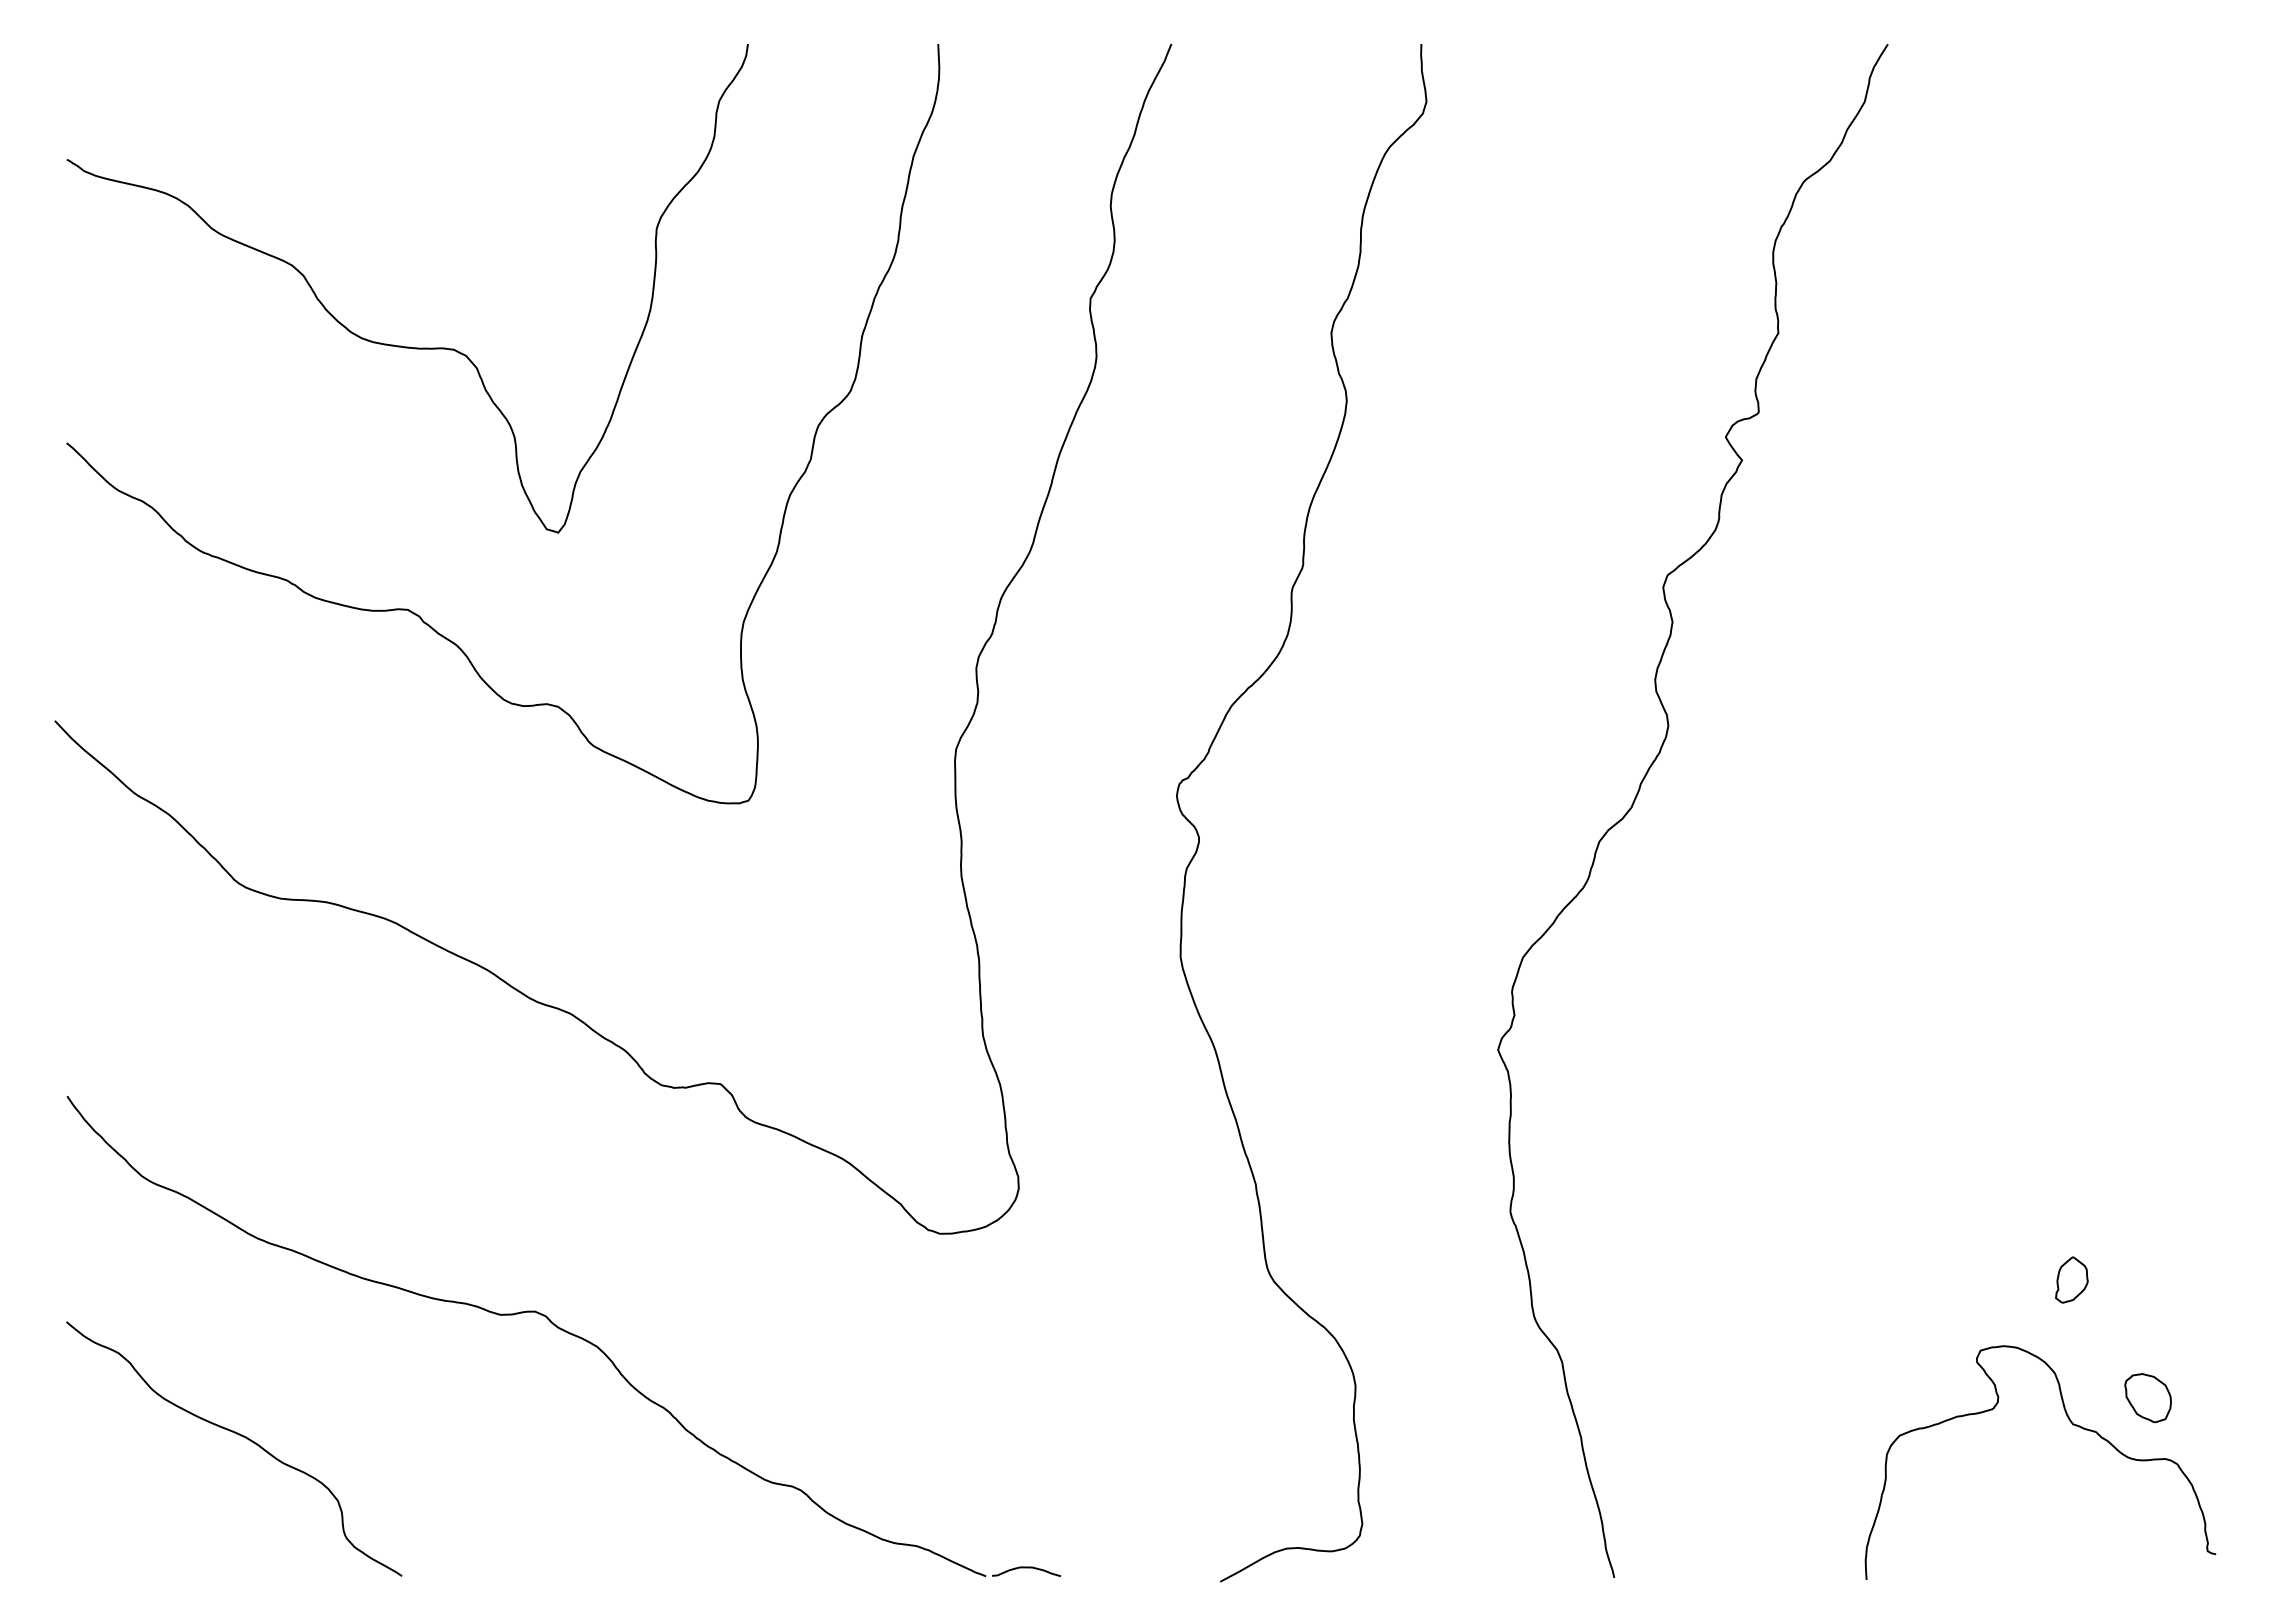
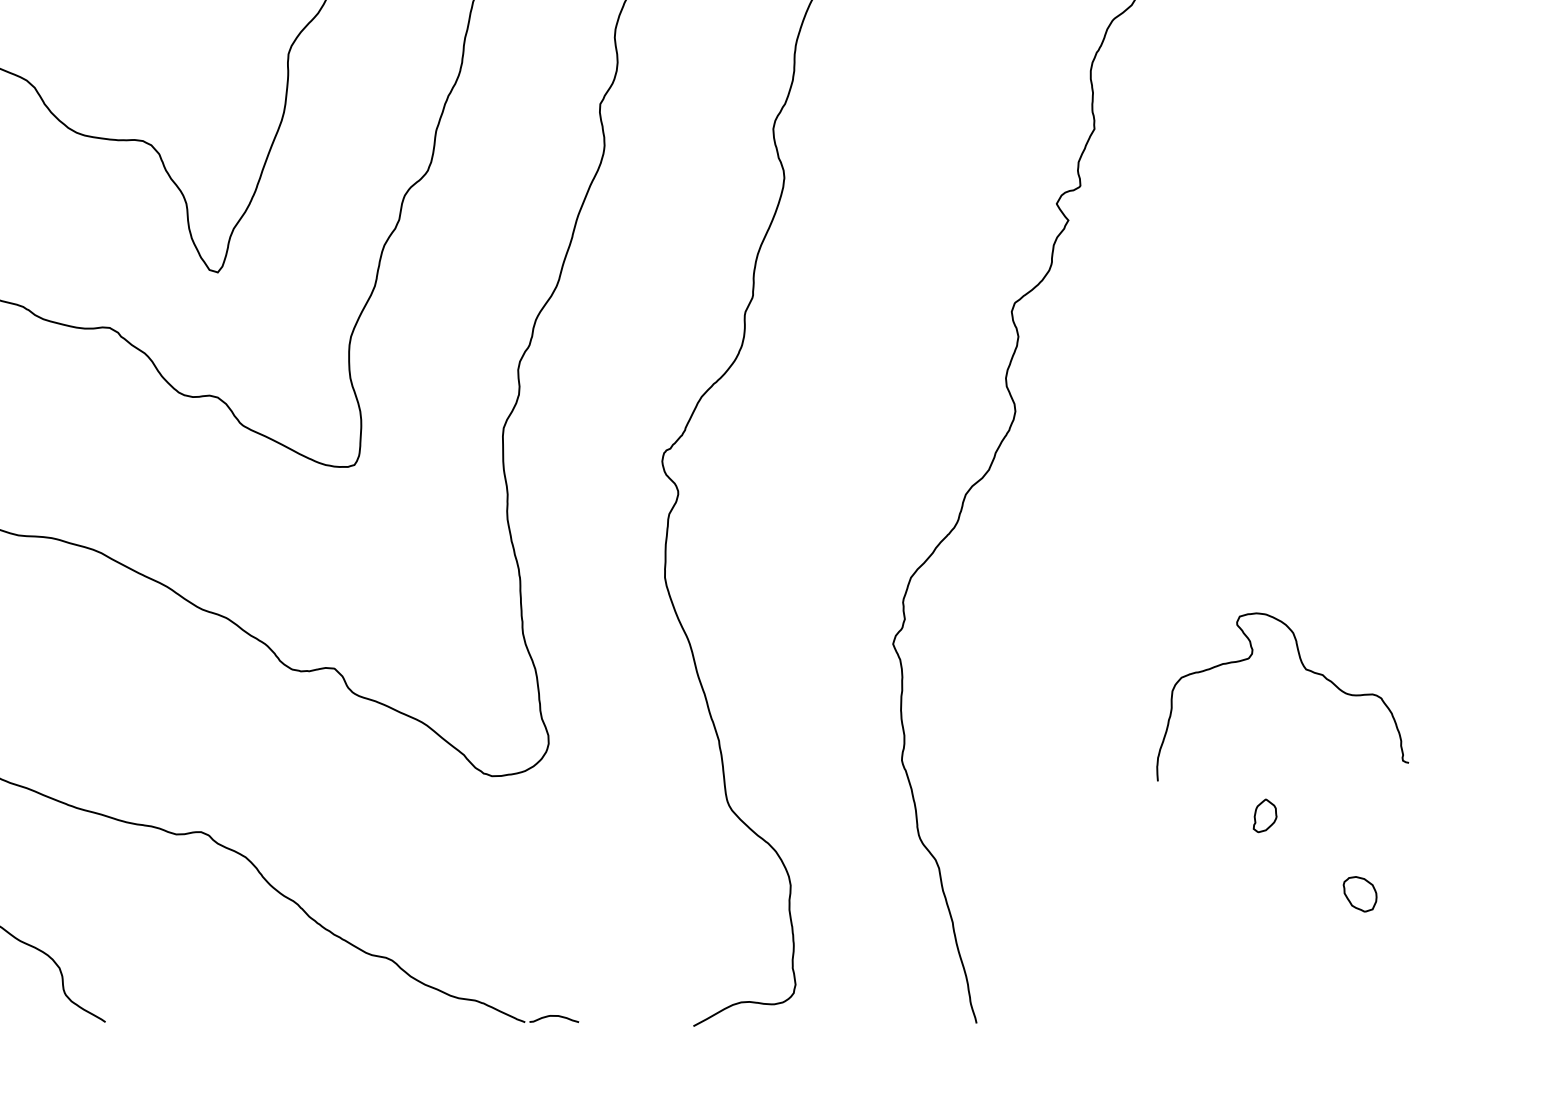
part: (2071, 1279) -> (1264, 815), moved
curve: (2073, 1425) -> (1306, 670), moved

